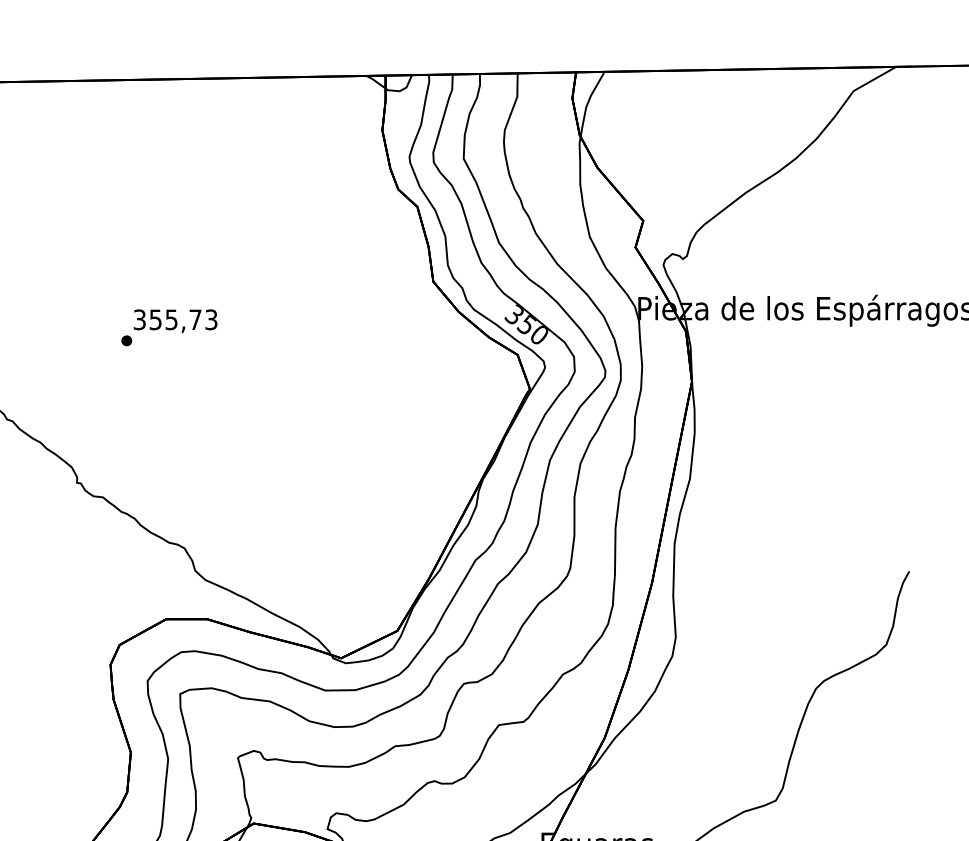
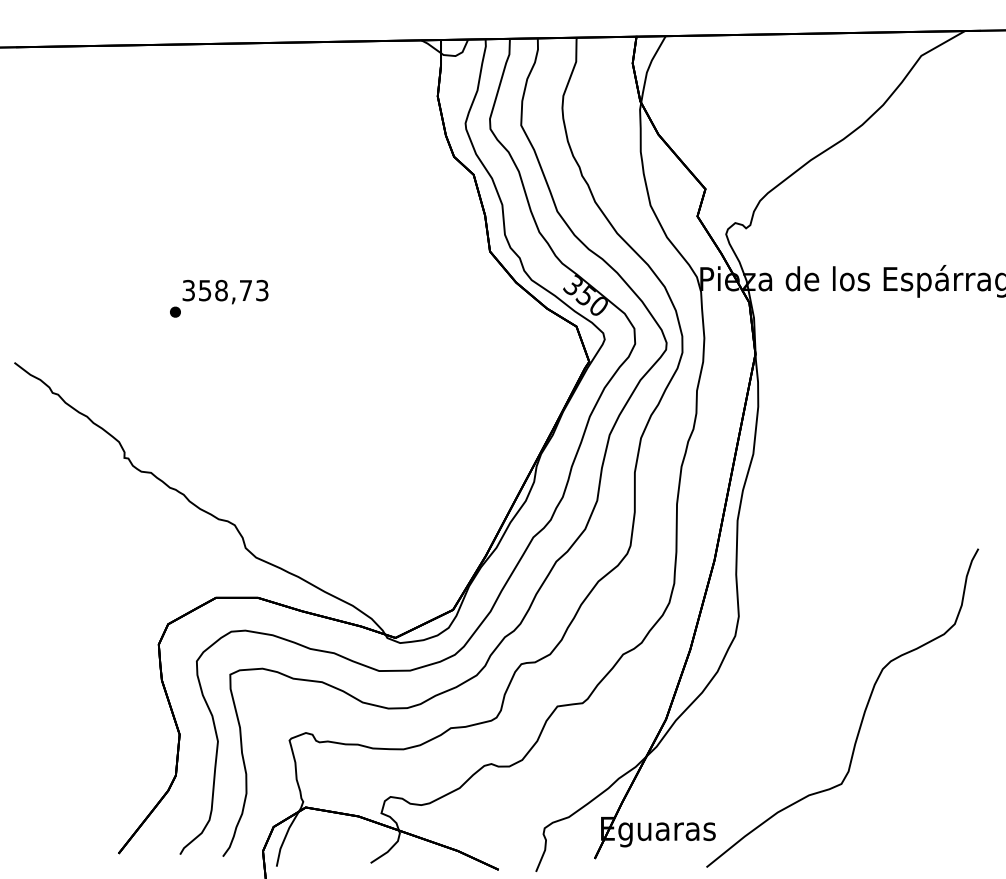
text: (171, 319) -> (221, 290), 355,73 -> 358,73

